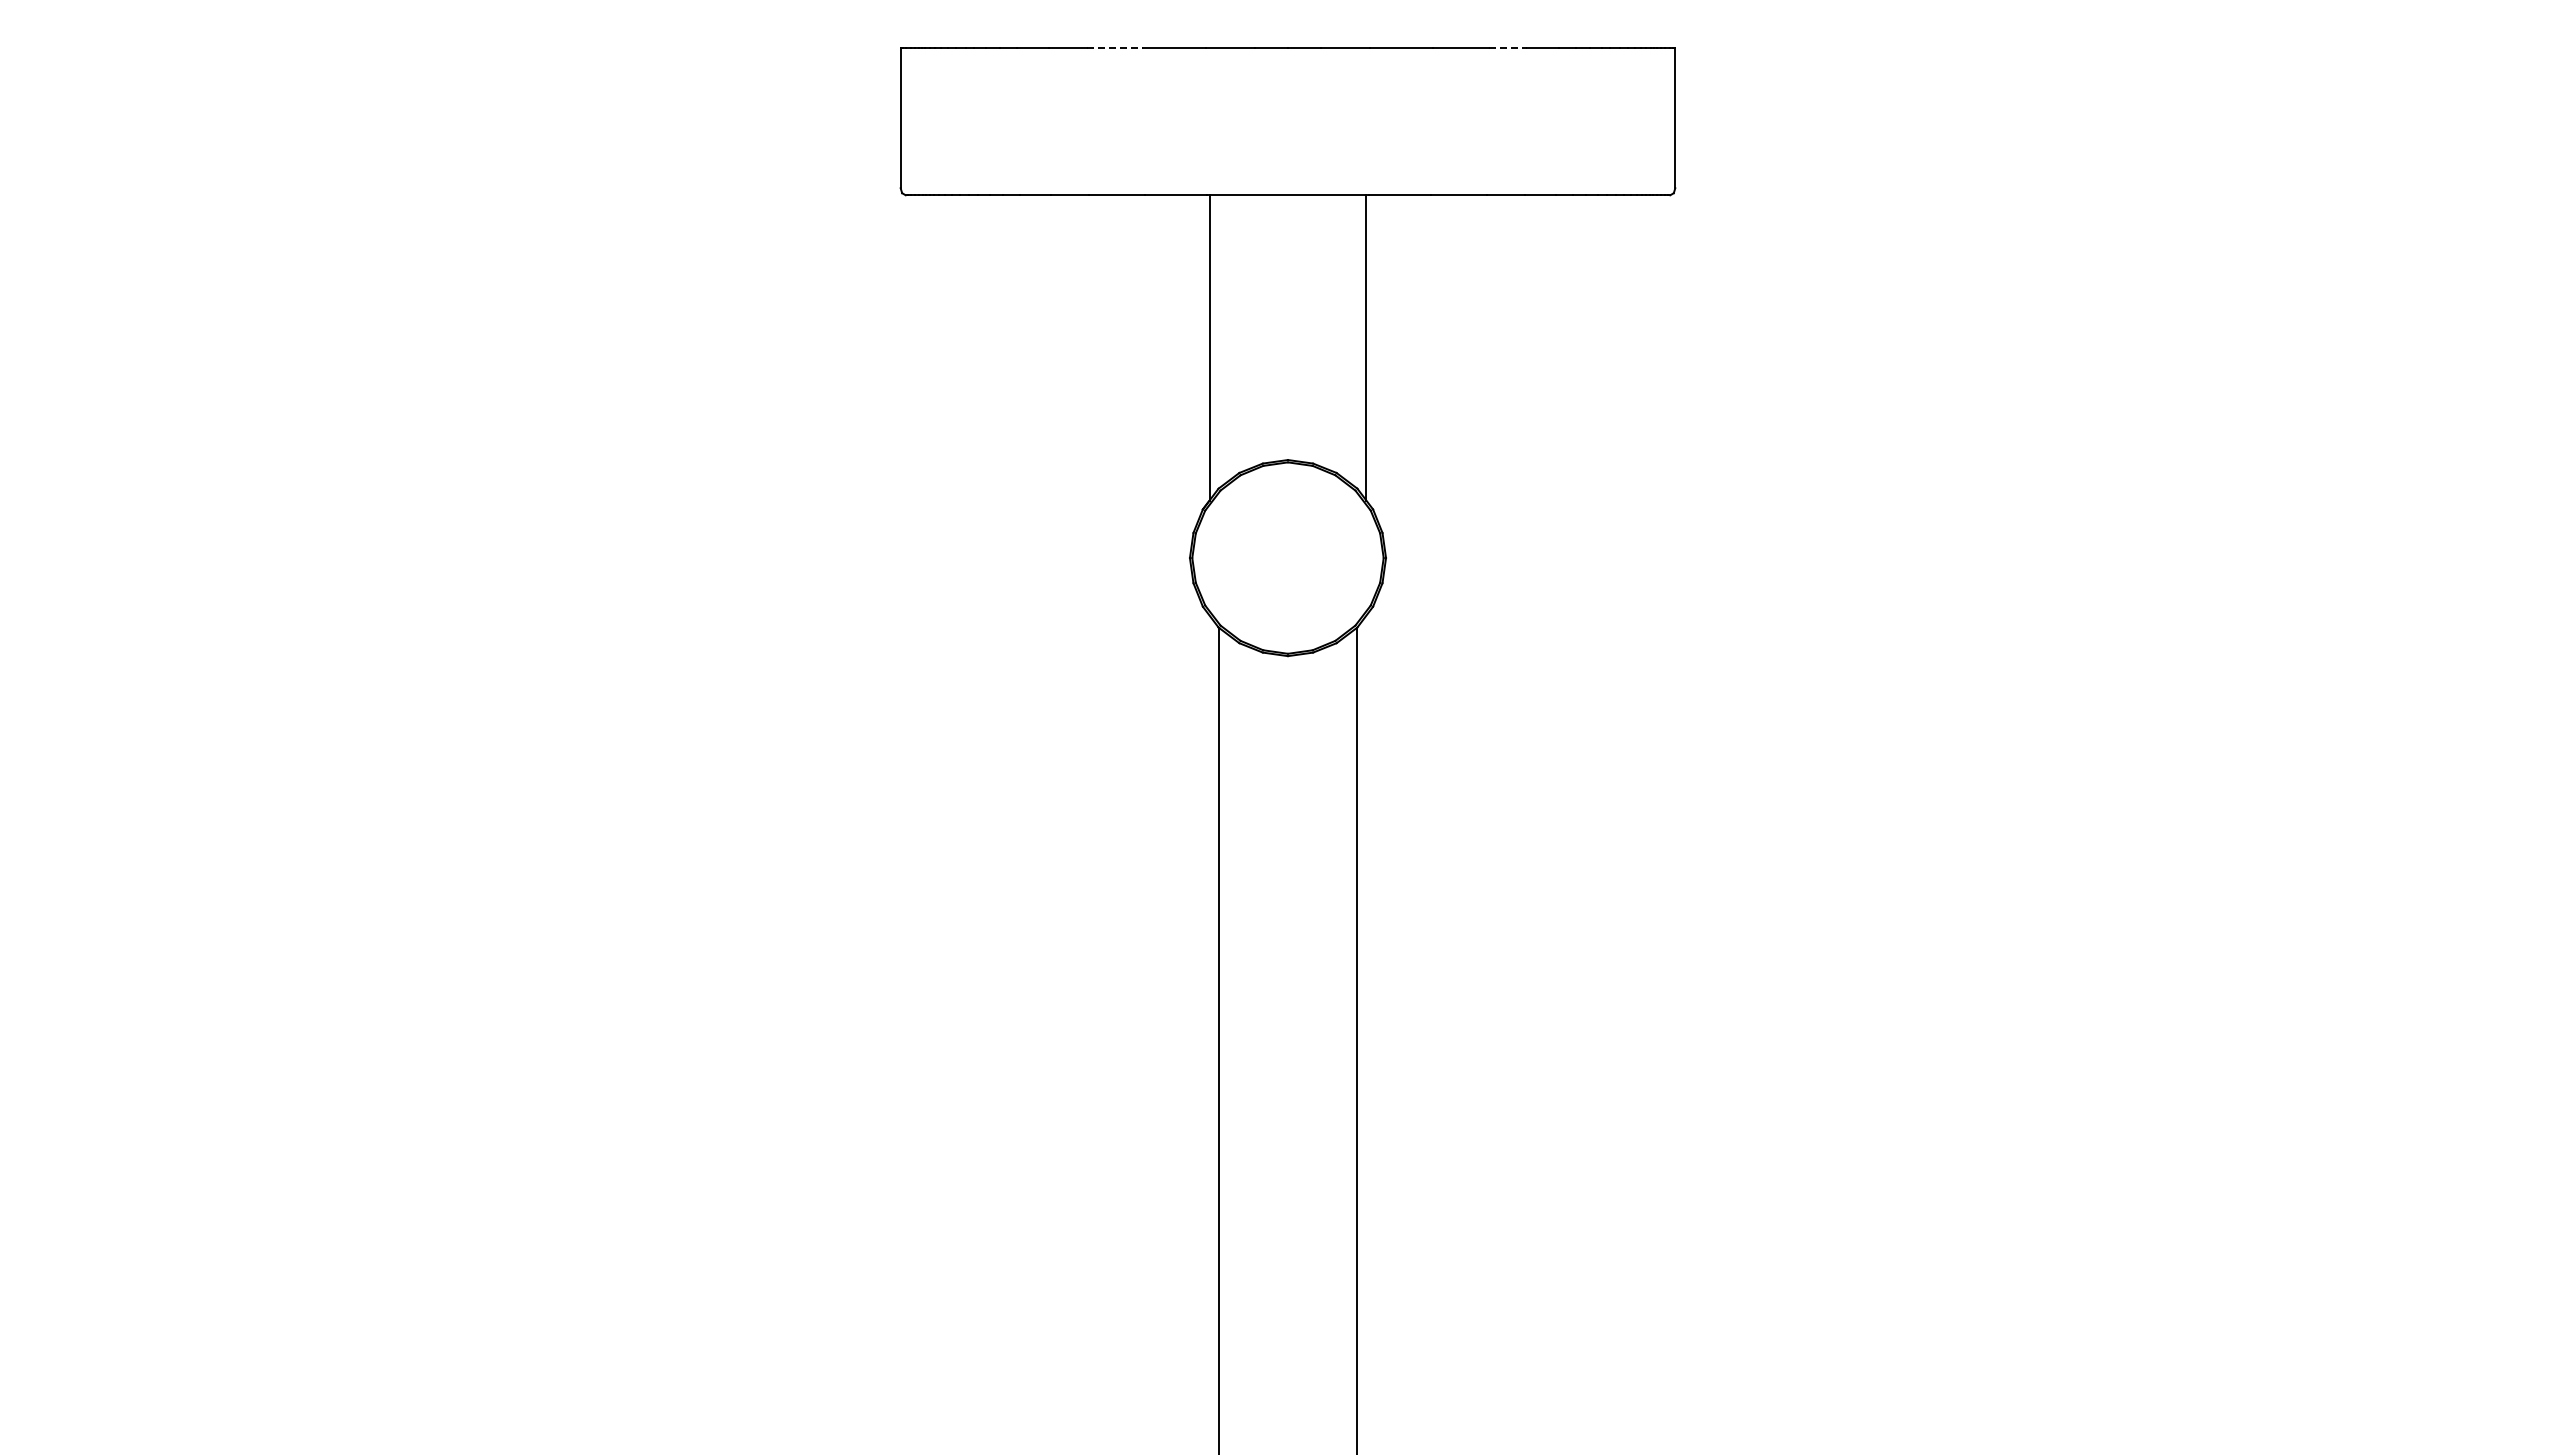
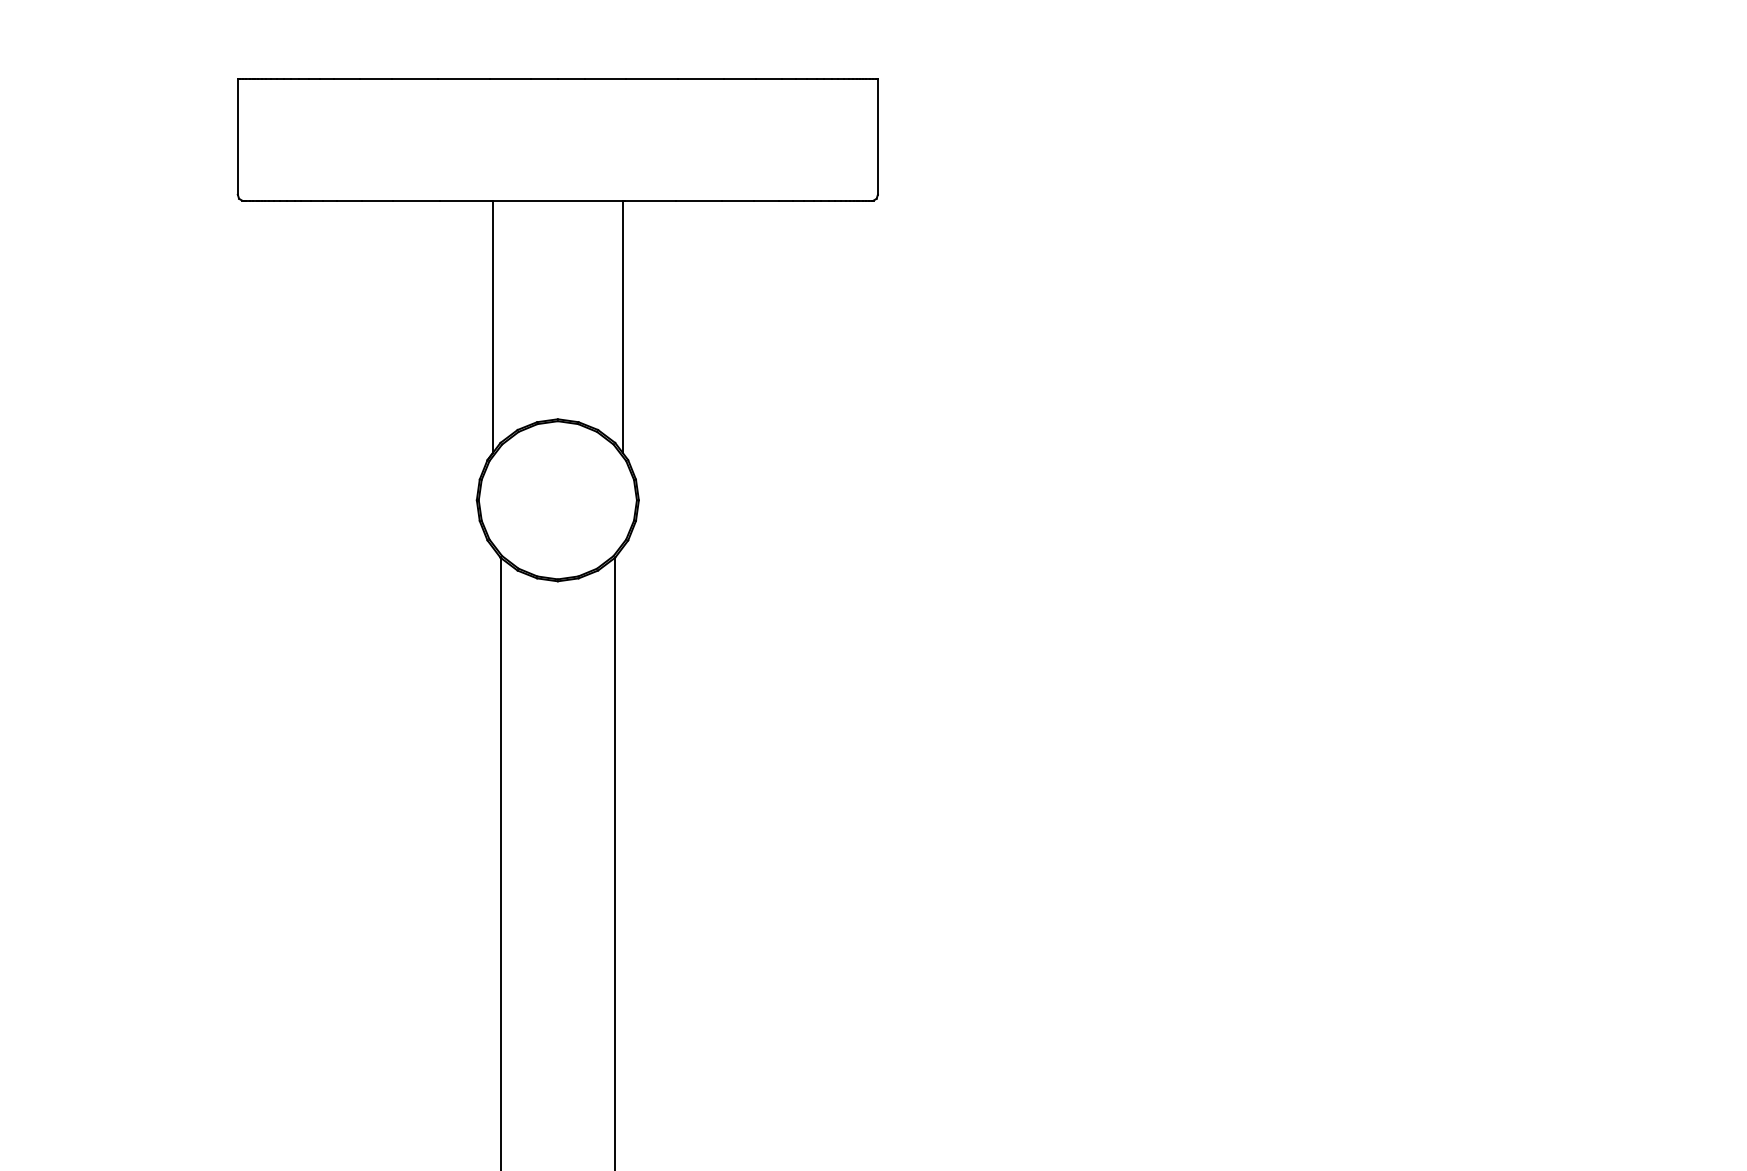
line: (1114, 48) -> (414, 79), dashed -> solid
line: (1508, 48) -> (740, 79), dashed -> solid

